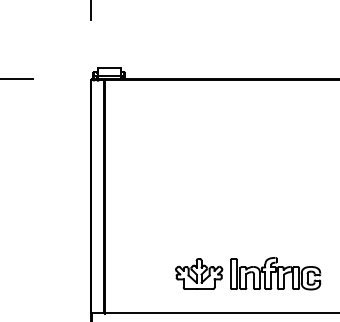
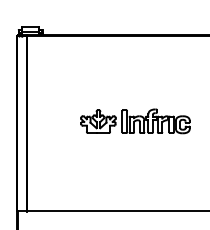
part: (248, 273) -> (135, 121), moved

